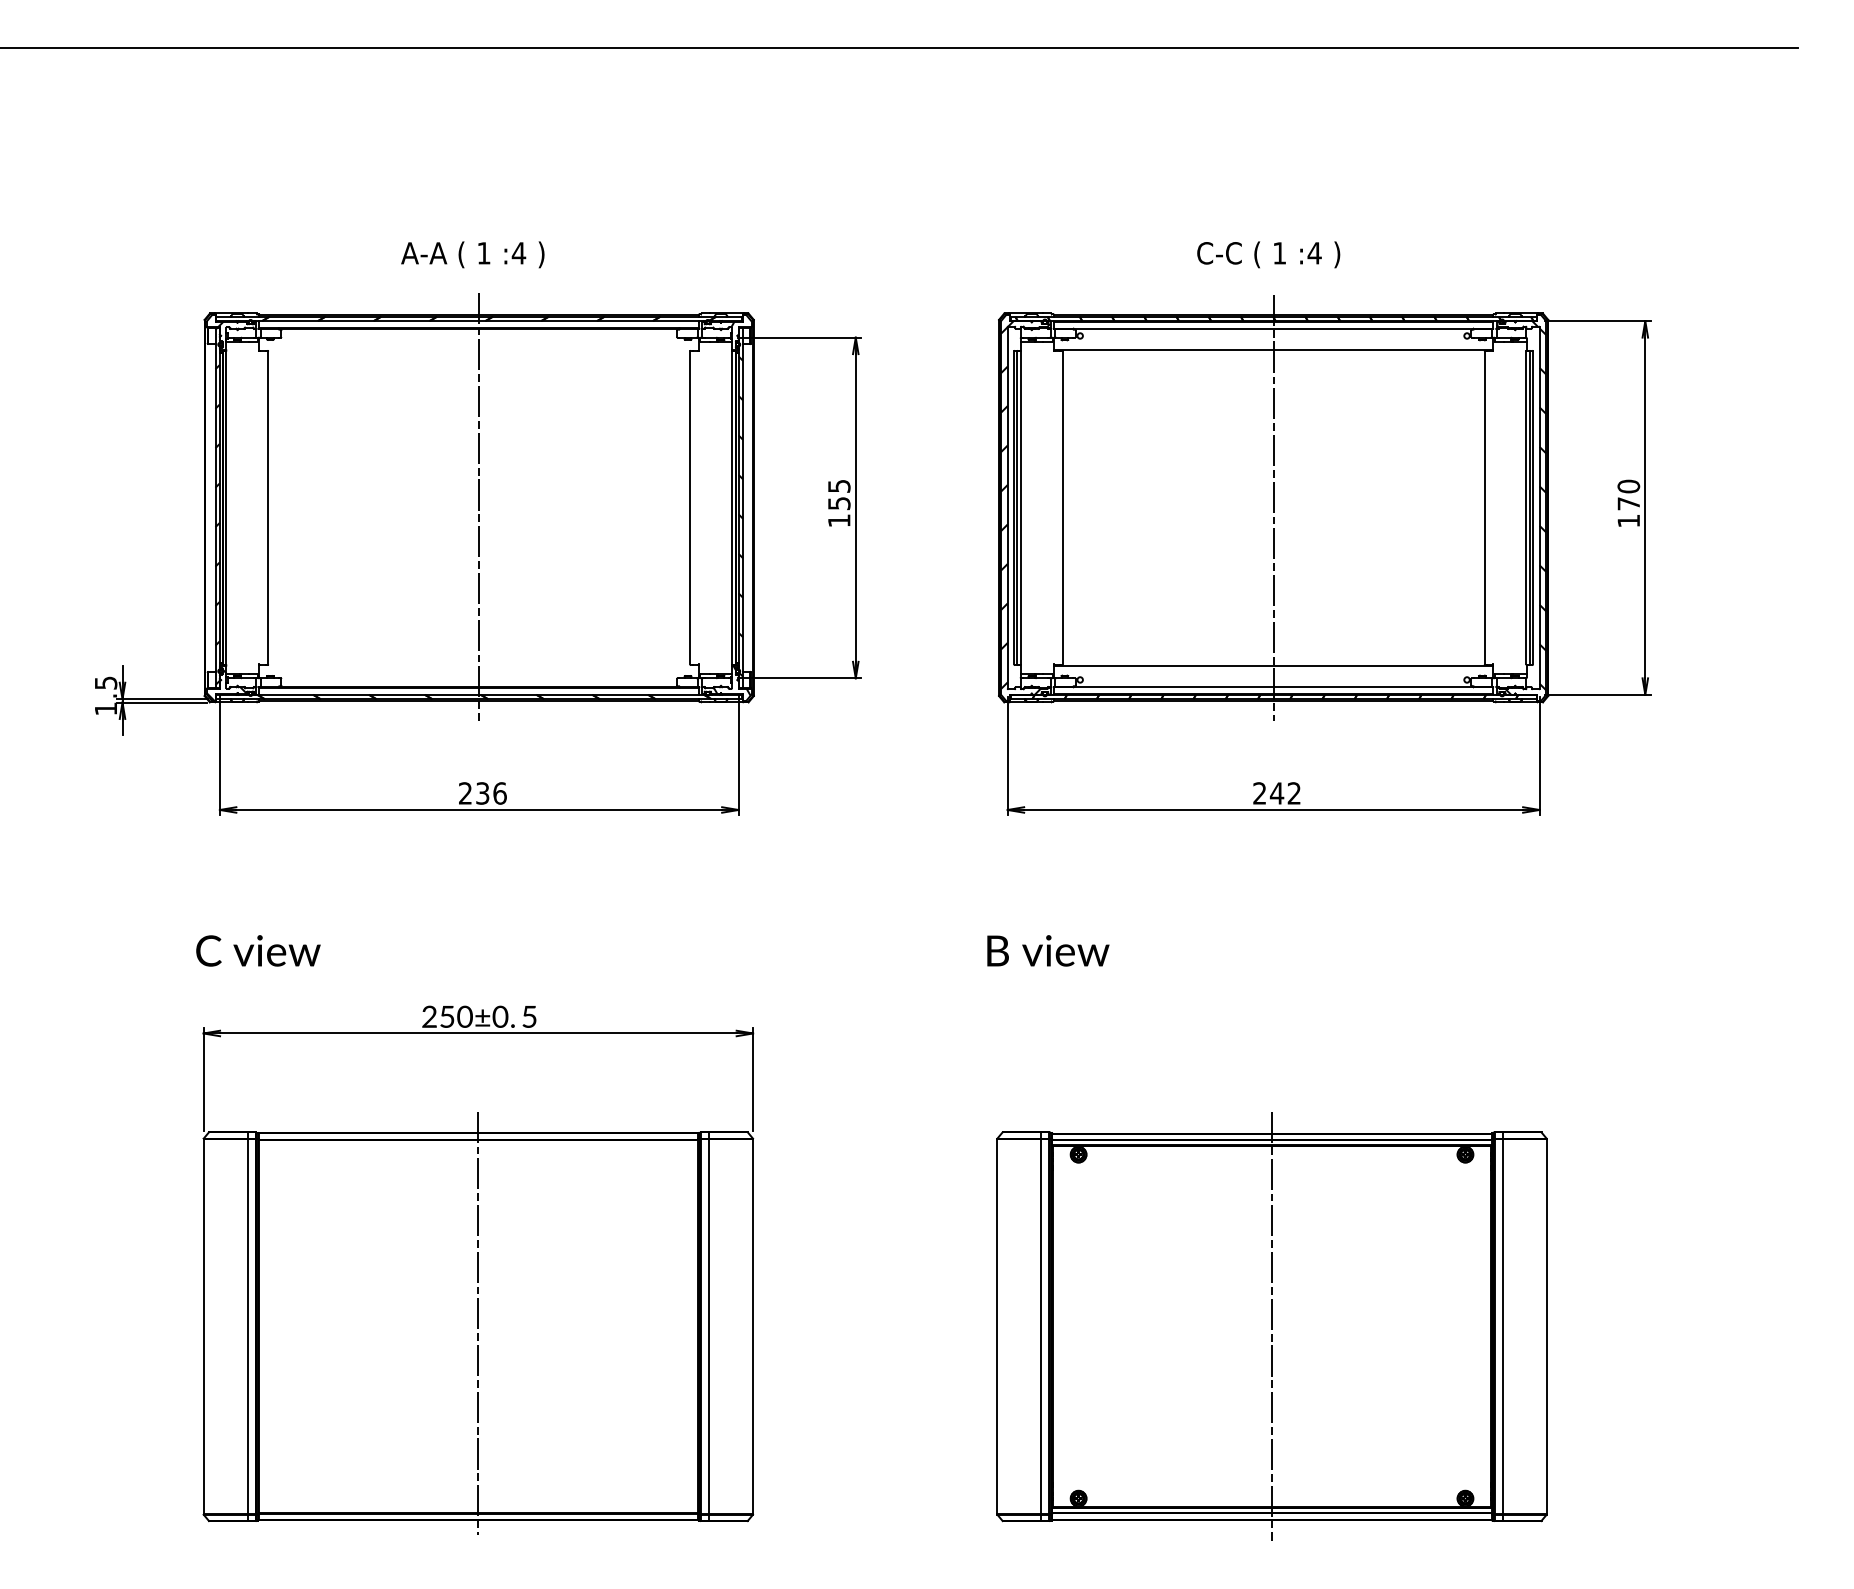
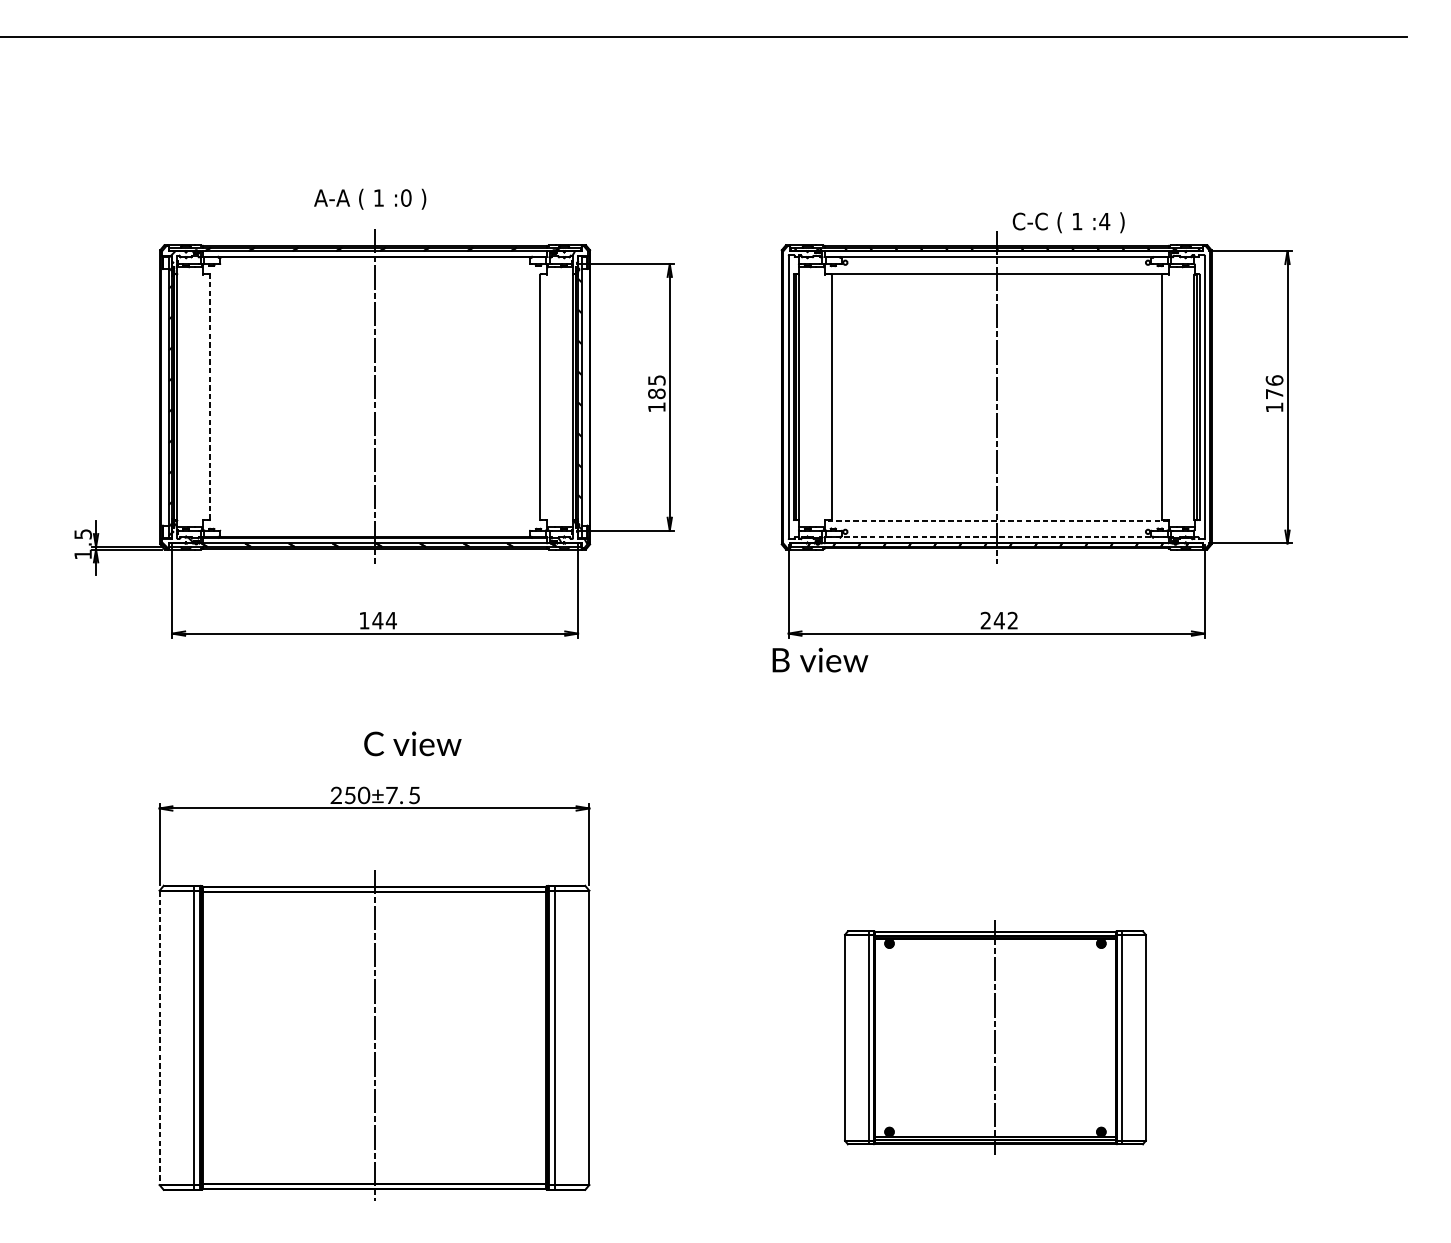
text: (518, 253) -> (405, 198), :4 -> :0
text: (1268, 254) -> (1068, 222), moved
text: (1628, 486) -> (1274, 380), 170 -> 176
text: (839, 503) -> (657, 393), 155 -> 185
line: (268, 507) -> (210, 396), solid -> dashed
hatch: (1025, 507) -> (802, 396), removed
hatch: (1521, 507) -> (1190, 396), removed
line: (1273, 665) -> (996, 520), solid -> dashed
line: (1273, 687) -> (996, 537), solid -> dashed
text: (483, 793) -> (378, 620), 236 -> 144
text: (258, 950) -> (412, 743), moved
text: (1048, 950) -> (820, 659), moved
text: (500, 1016) -> (391, 795), 250±0. -> 250±7.
line: (203, 1326) -> (159, 1037), solid -> dashed
part: (1271, 1326) -> (995, 1037), size x0.7

